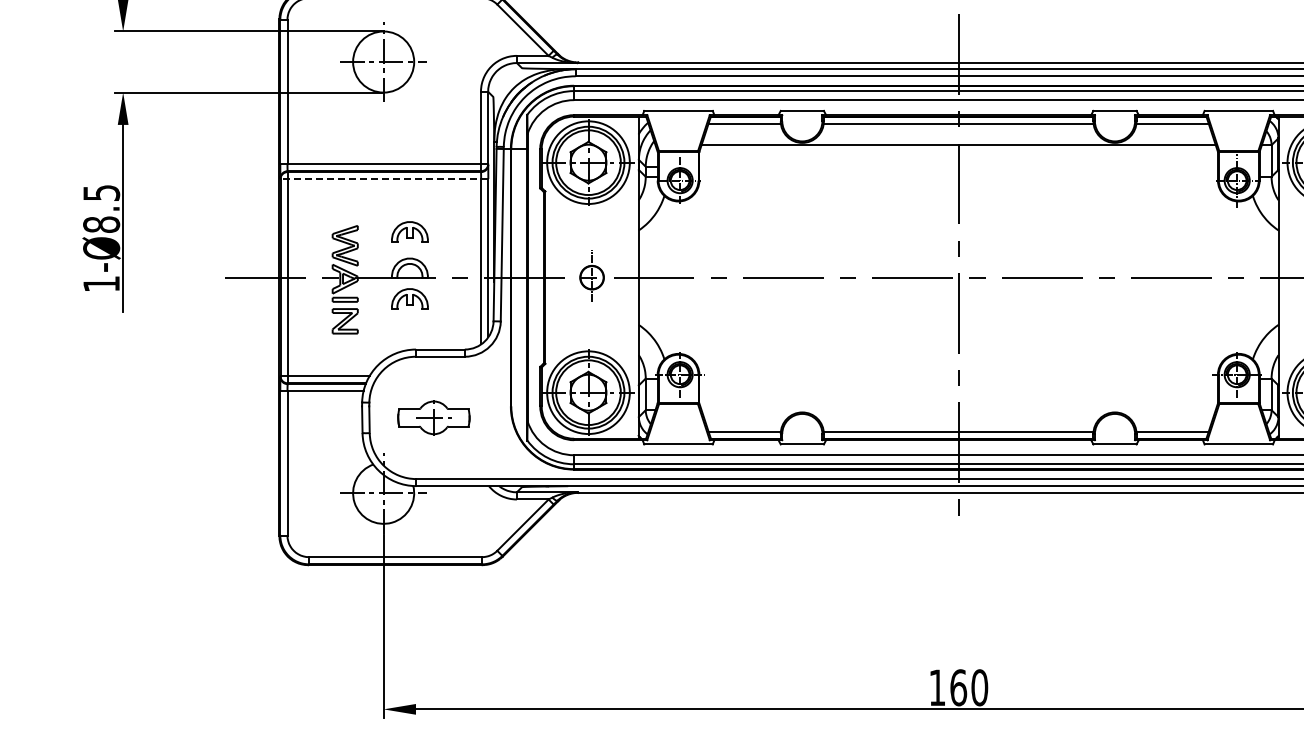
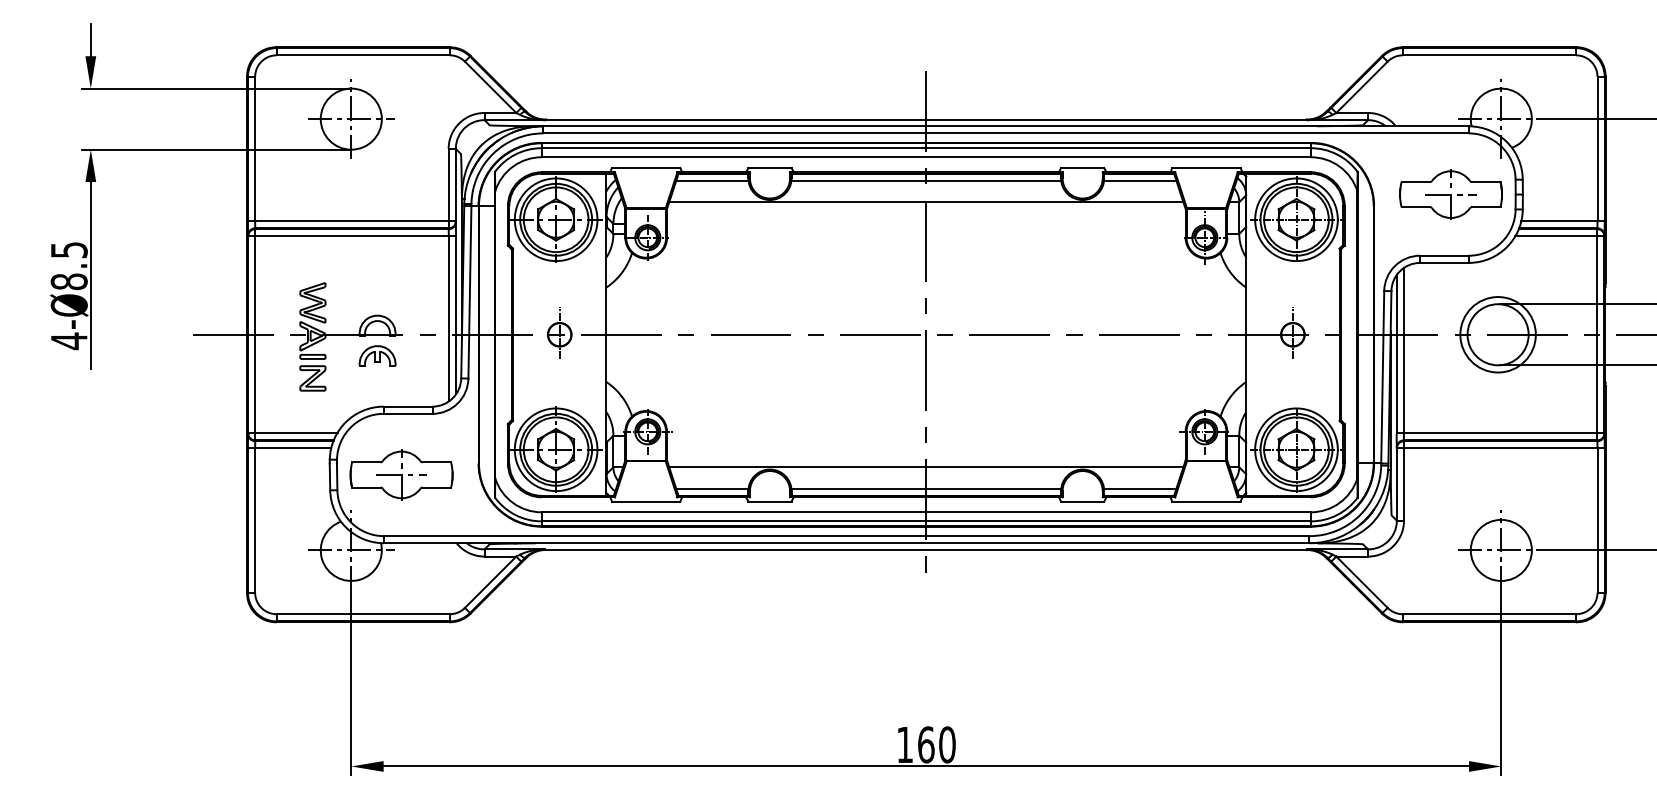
line: (384, 179) -> (352, 236), dashed -> solid
part: (409, 231) -> (377, 288), removed
text: (101, 284) -> (69, 341), 1-Ø8.5 -> 4-Ø8.5
line: (958, 410) -> (926, 467), added
part: (433, 417) -> (401, 474), size x1.43

